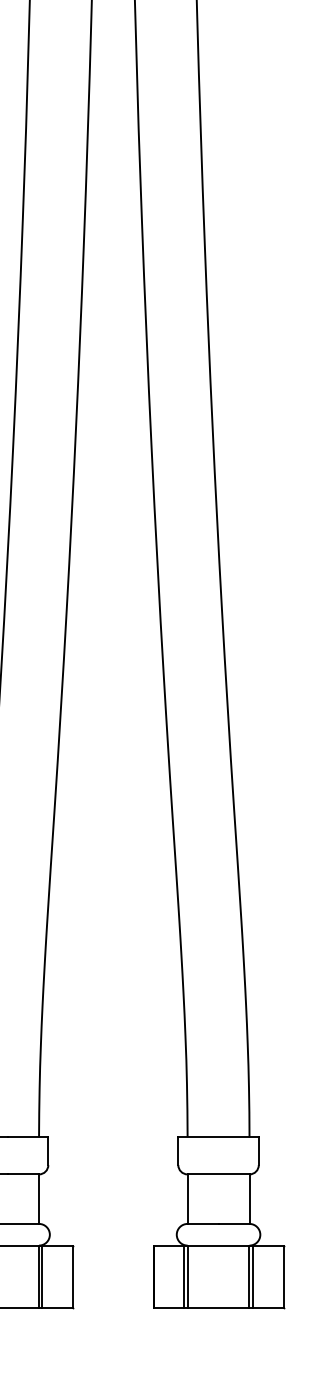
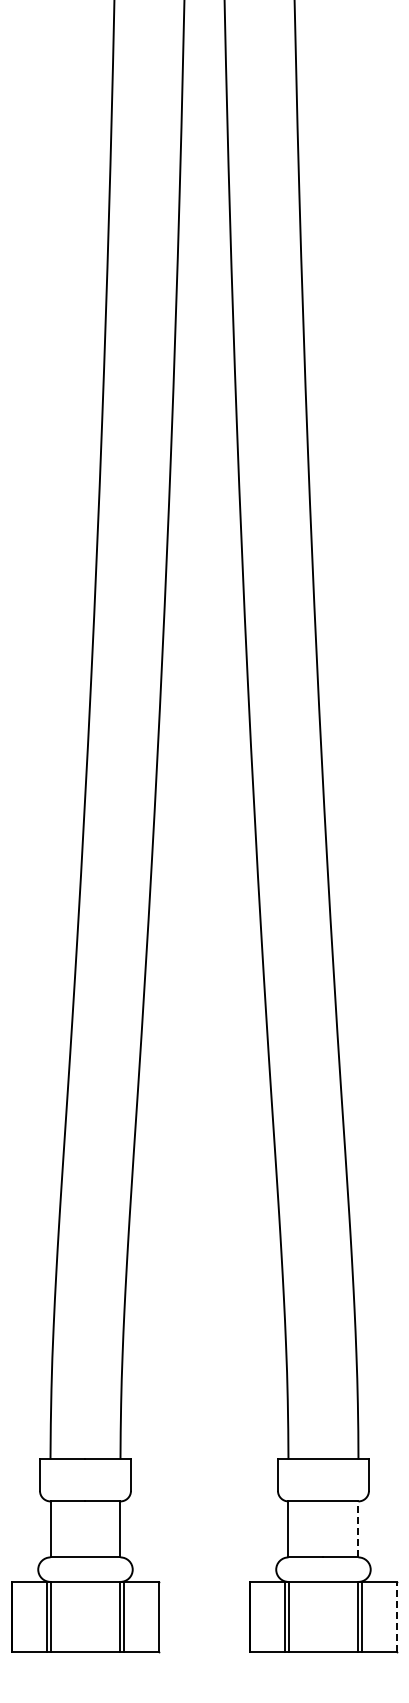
line: (249, 1199) -> (358, 1529), solid -> dashed
line: (283, 1276) -> (396, 1616), solid -> dashed

